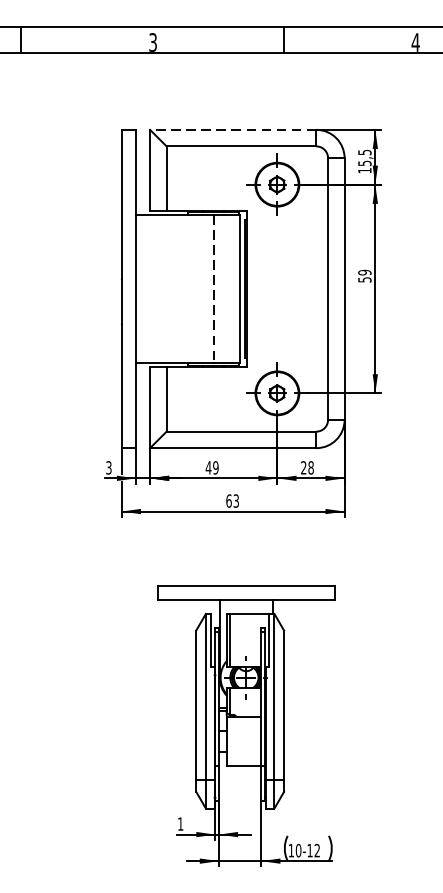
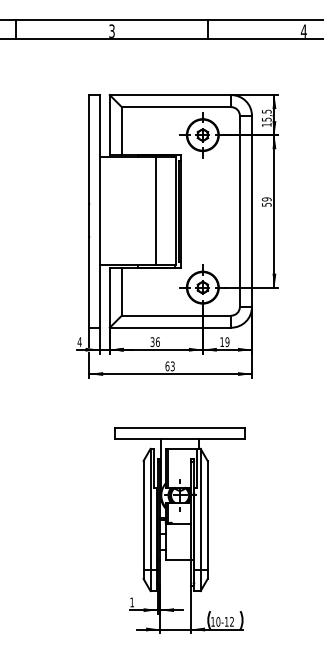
line: (233, 130) -> (170, 95), dashed -> solid
line: (213, 289) -> (156, 211), dashed -> solid
text: (307, 467) -> (224, 341), 28 -> 19
text: (108, 468) -> (79, 342), 3 -> 4
text: (211, 468) -> (154, 342), 49 -> 36

